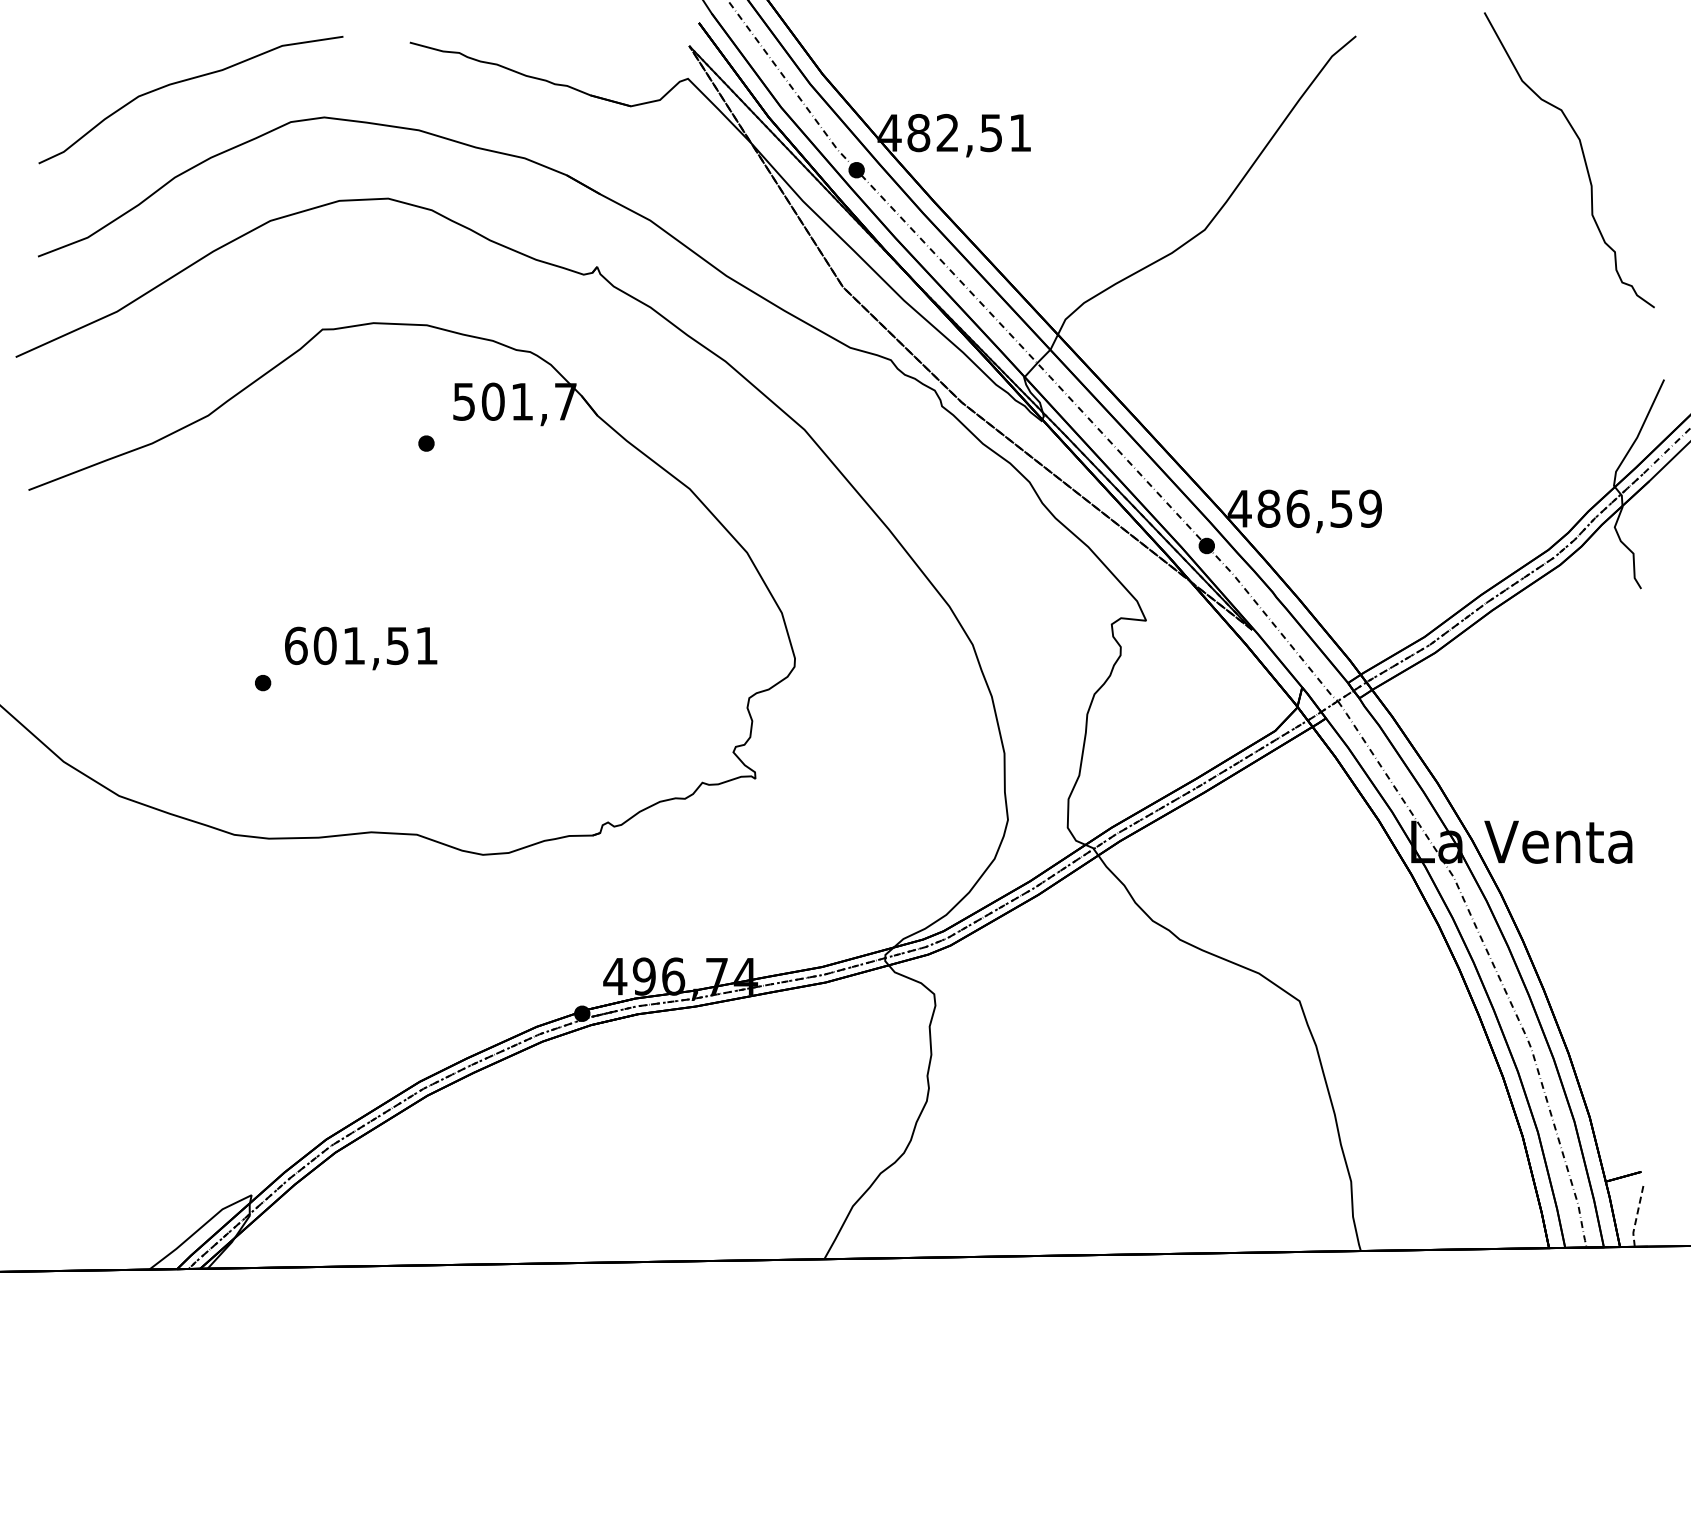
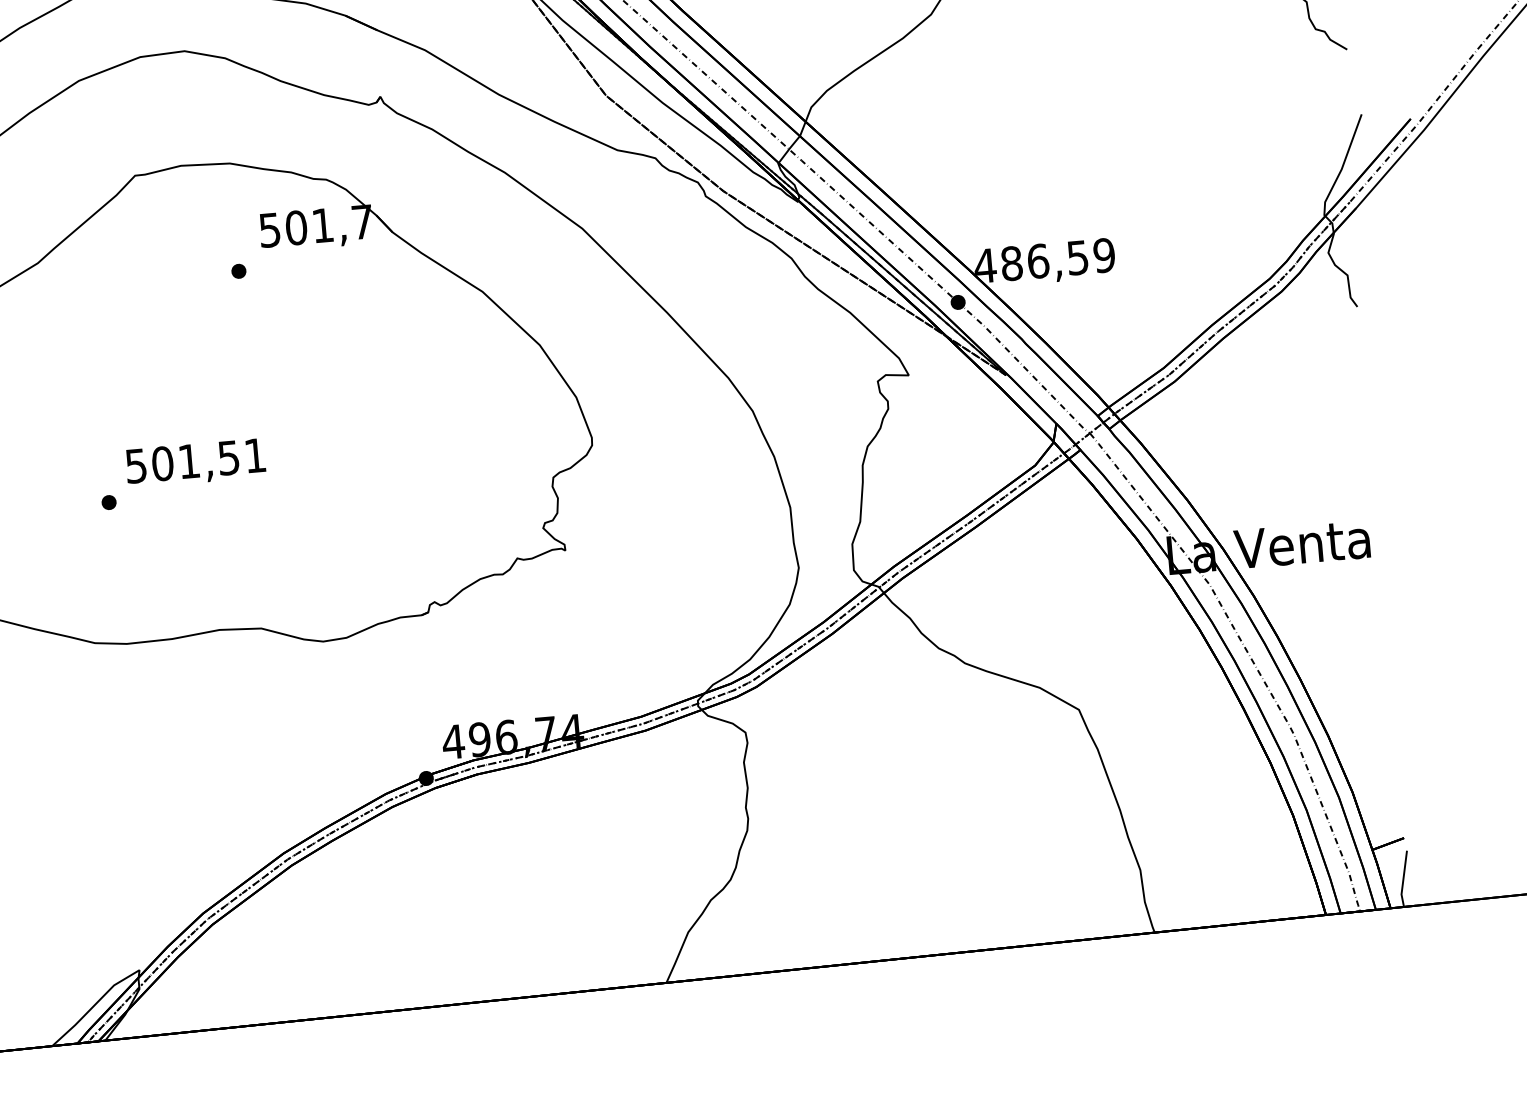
text: (296, 645) -> (136, 465), 601,51 -> 501,51
line: (1636, 1216) -> (1403, 879), dashed -> solid

